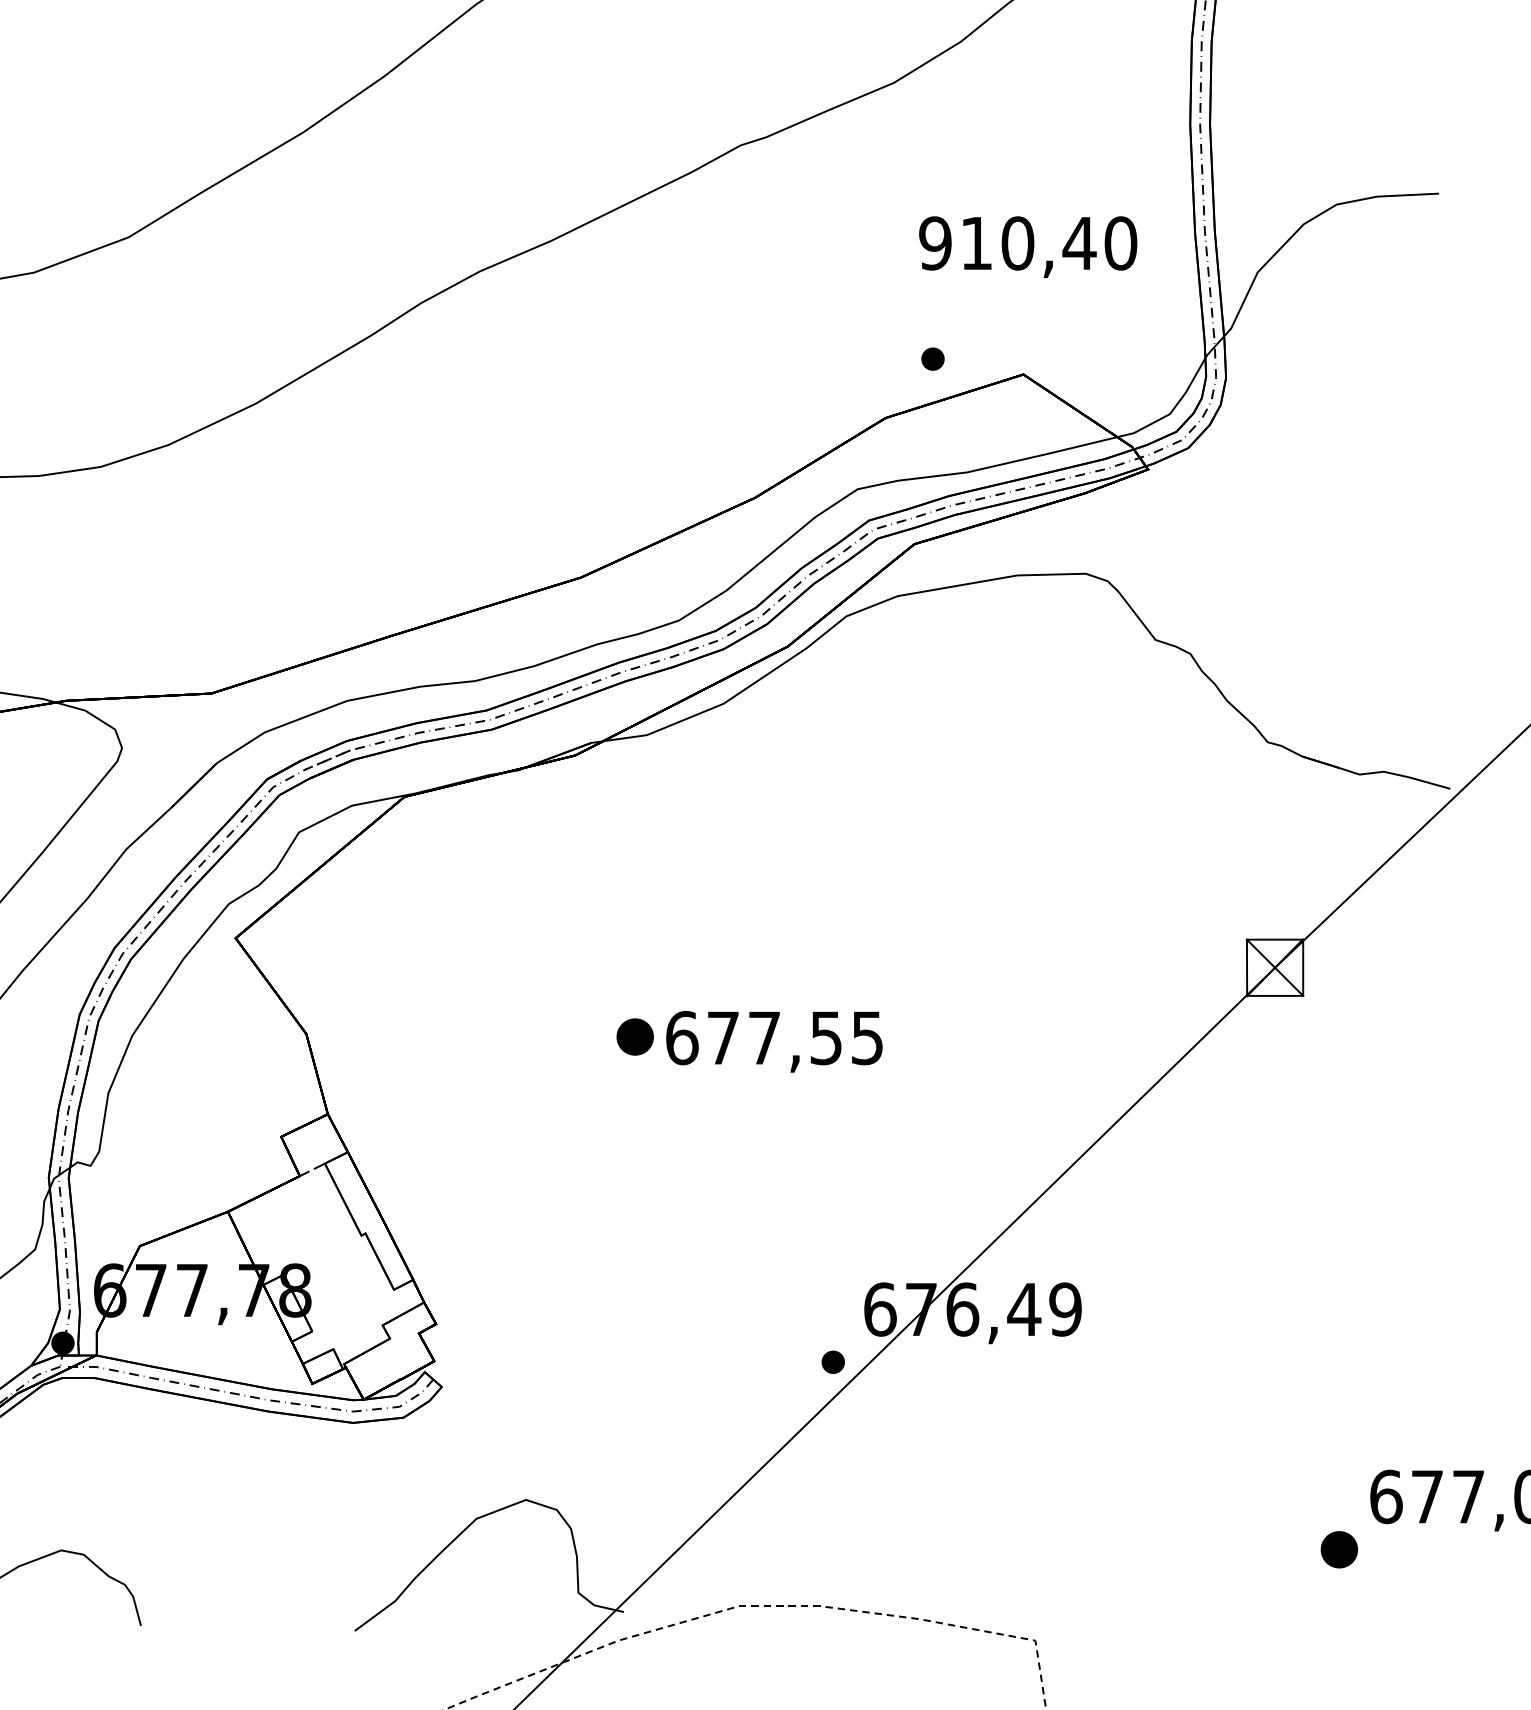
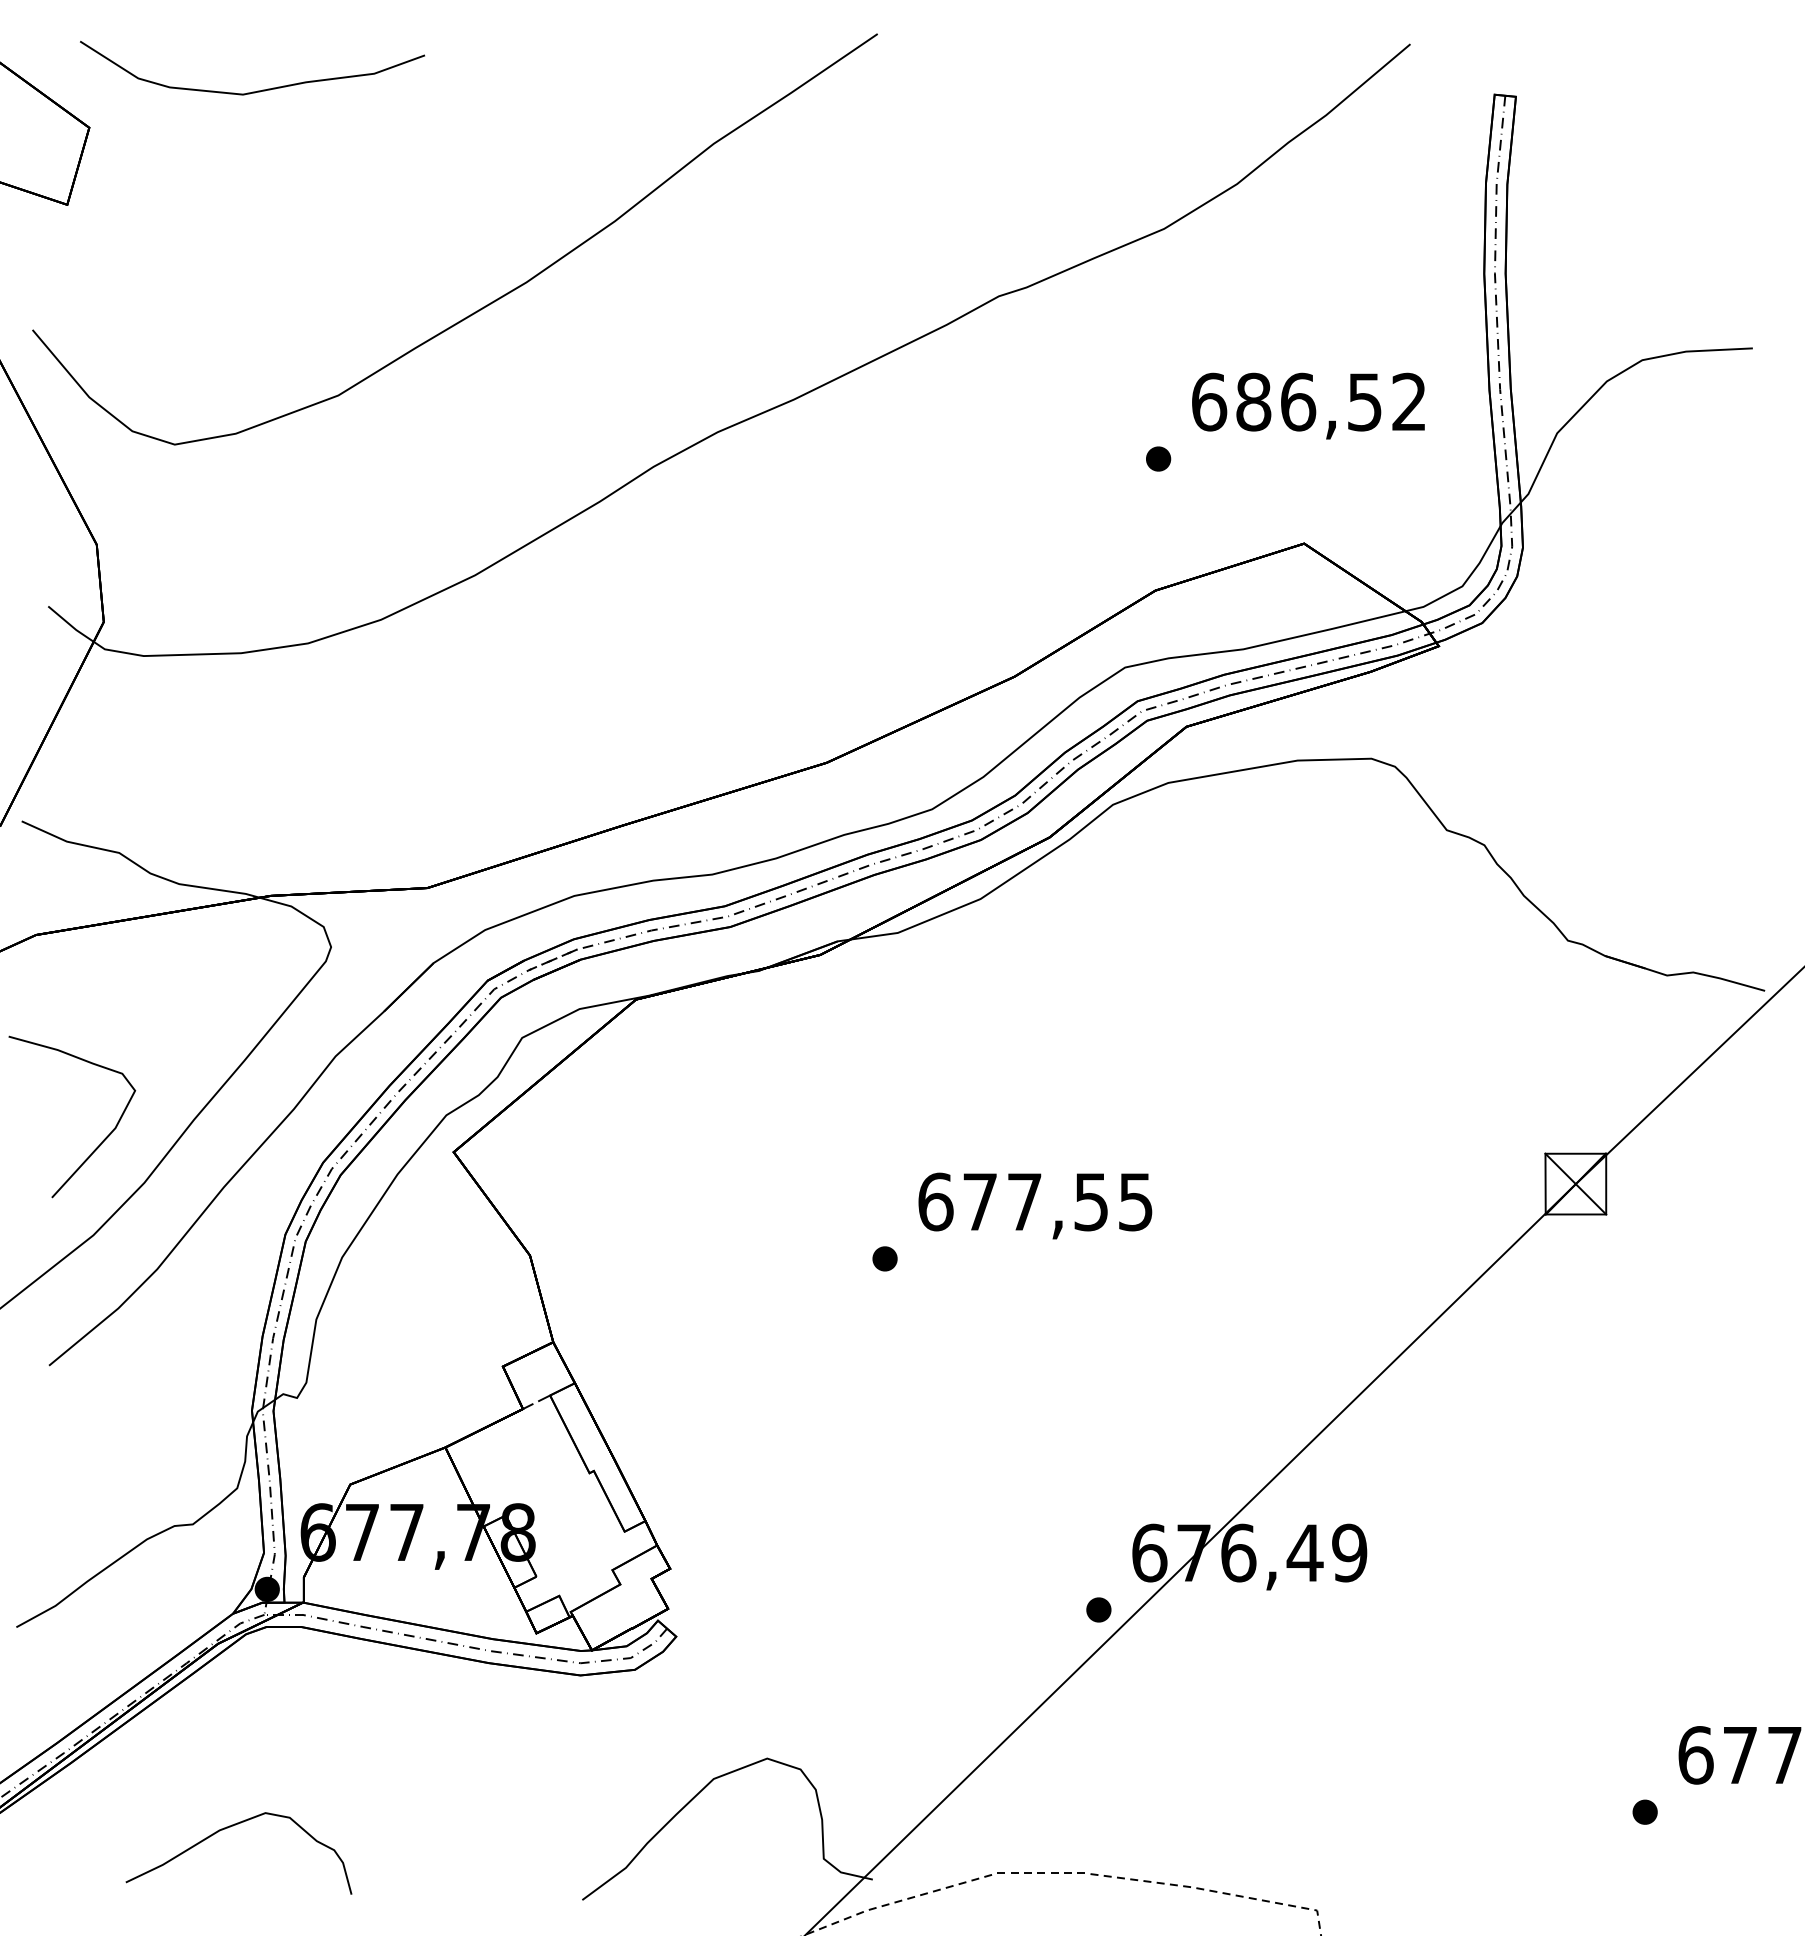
text: (1028, 242) -> (1309, 401), 910,40 -> 686,52
part: (932, 358) -> (1158, 458), moved
part: (634, 1036) -> (884, 1258), size x0.62
text: (774, 1041) -> (1035, 1205), moved
part: (1338, 1548) -> (1644, 1811), size x0.62

